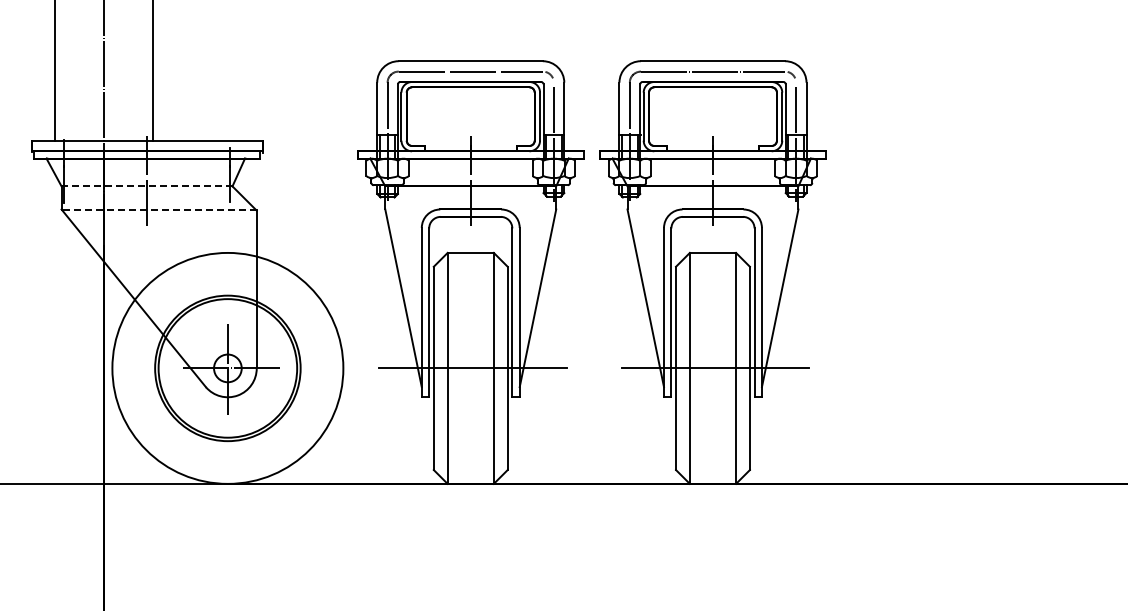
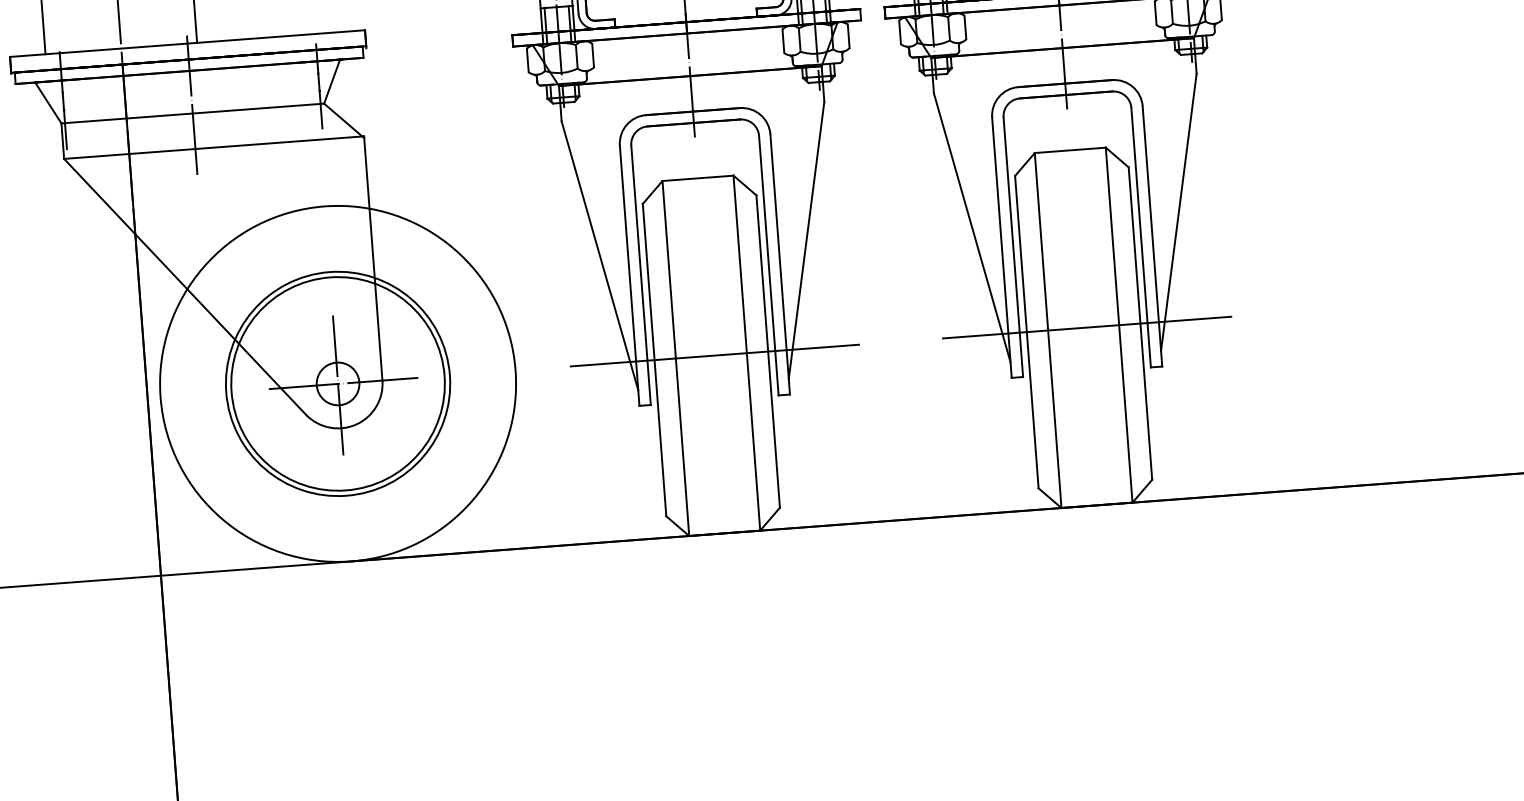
line: (146, 186) -> (191, 113), dashed -> solid
line: (159, 209) -> (214, 147), dashed -> solid

